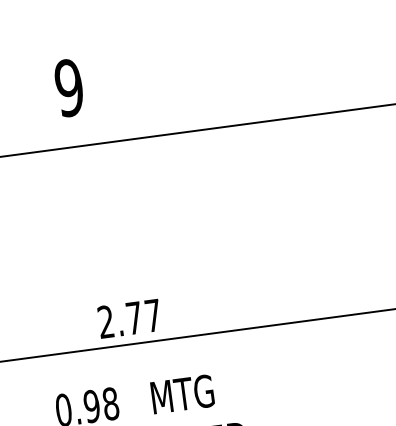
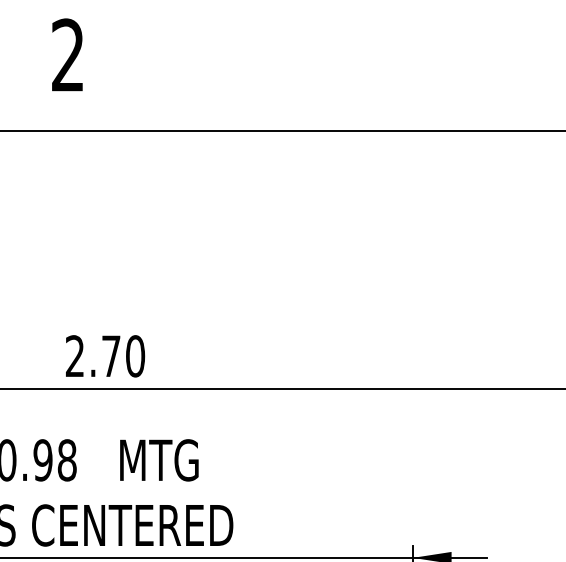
text: (68, 88) -> (67, 55), 9 -> 2
text: (153, 315) -> (135, 356), 2.77 -> 2.70

